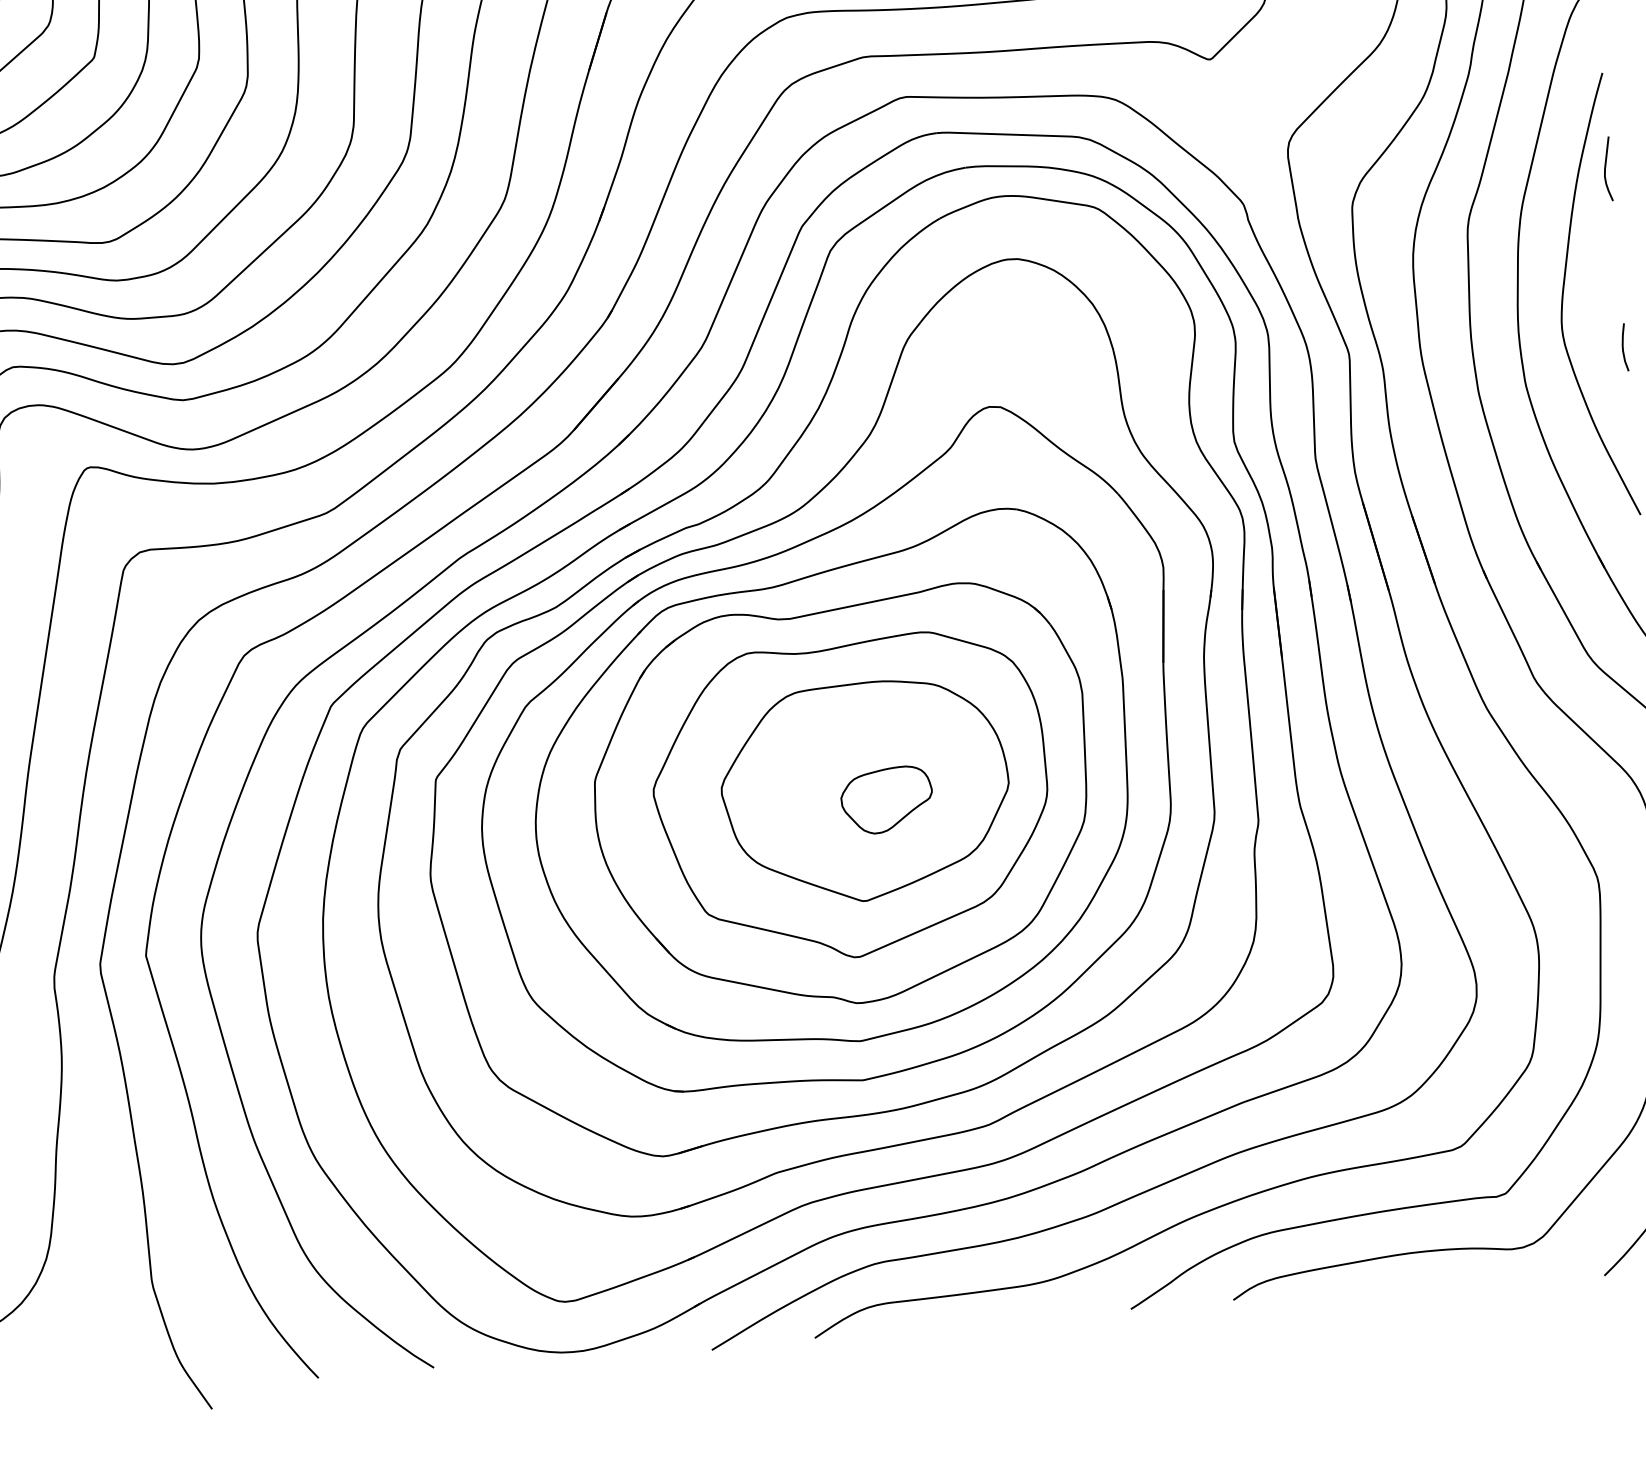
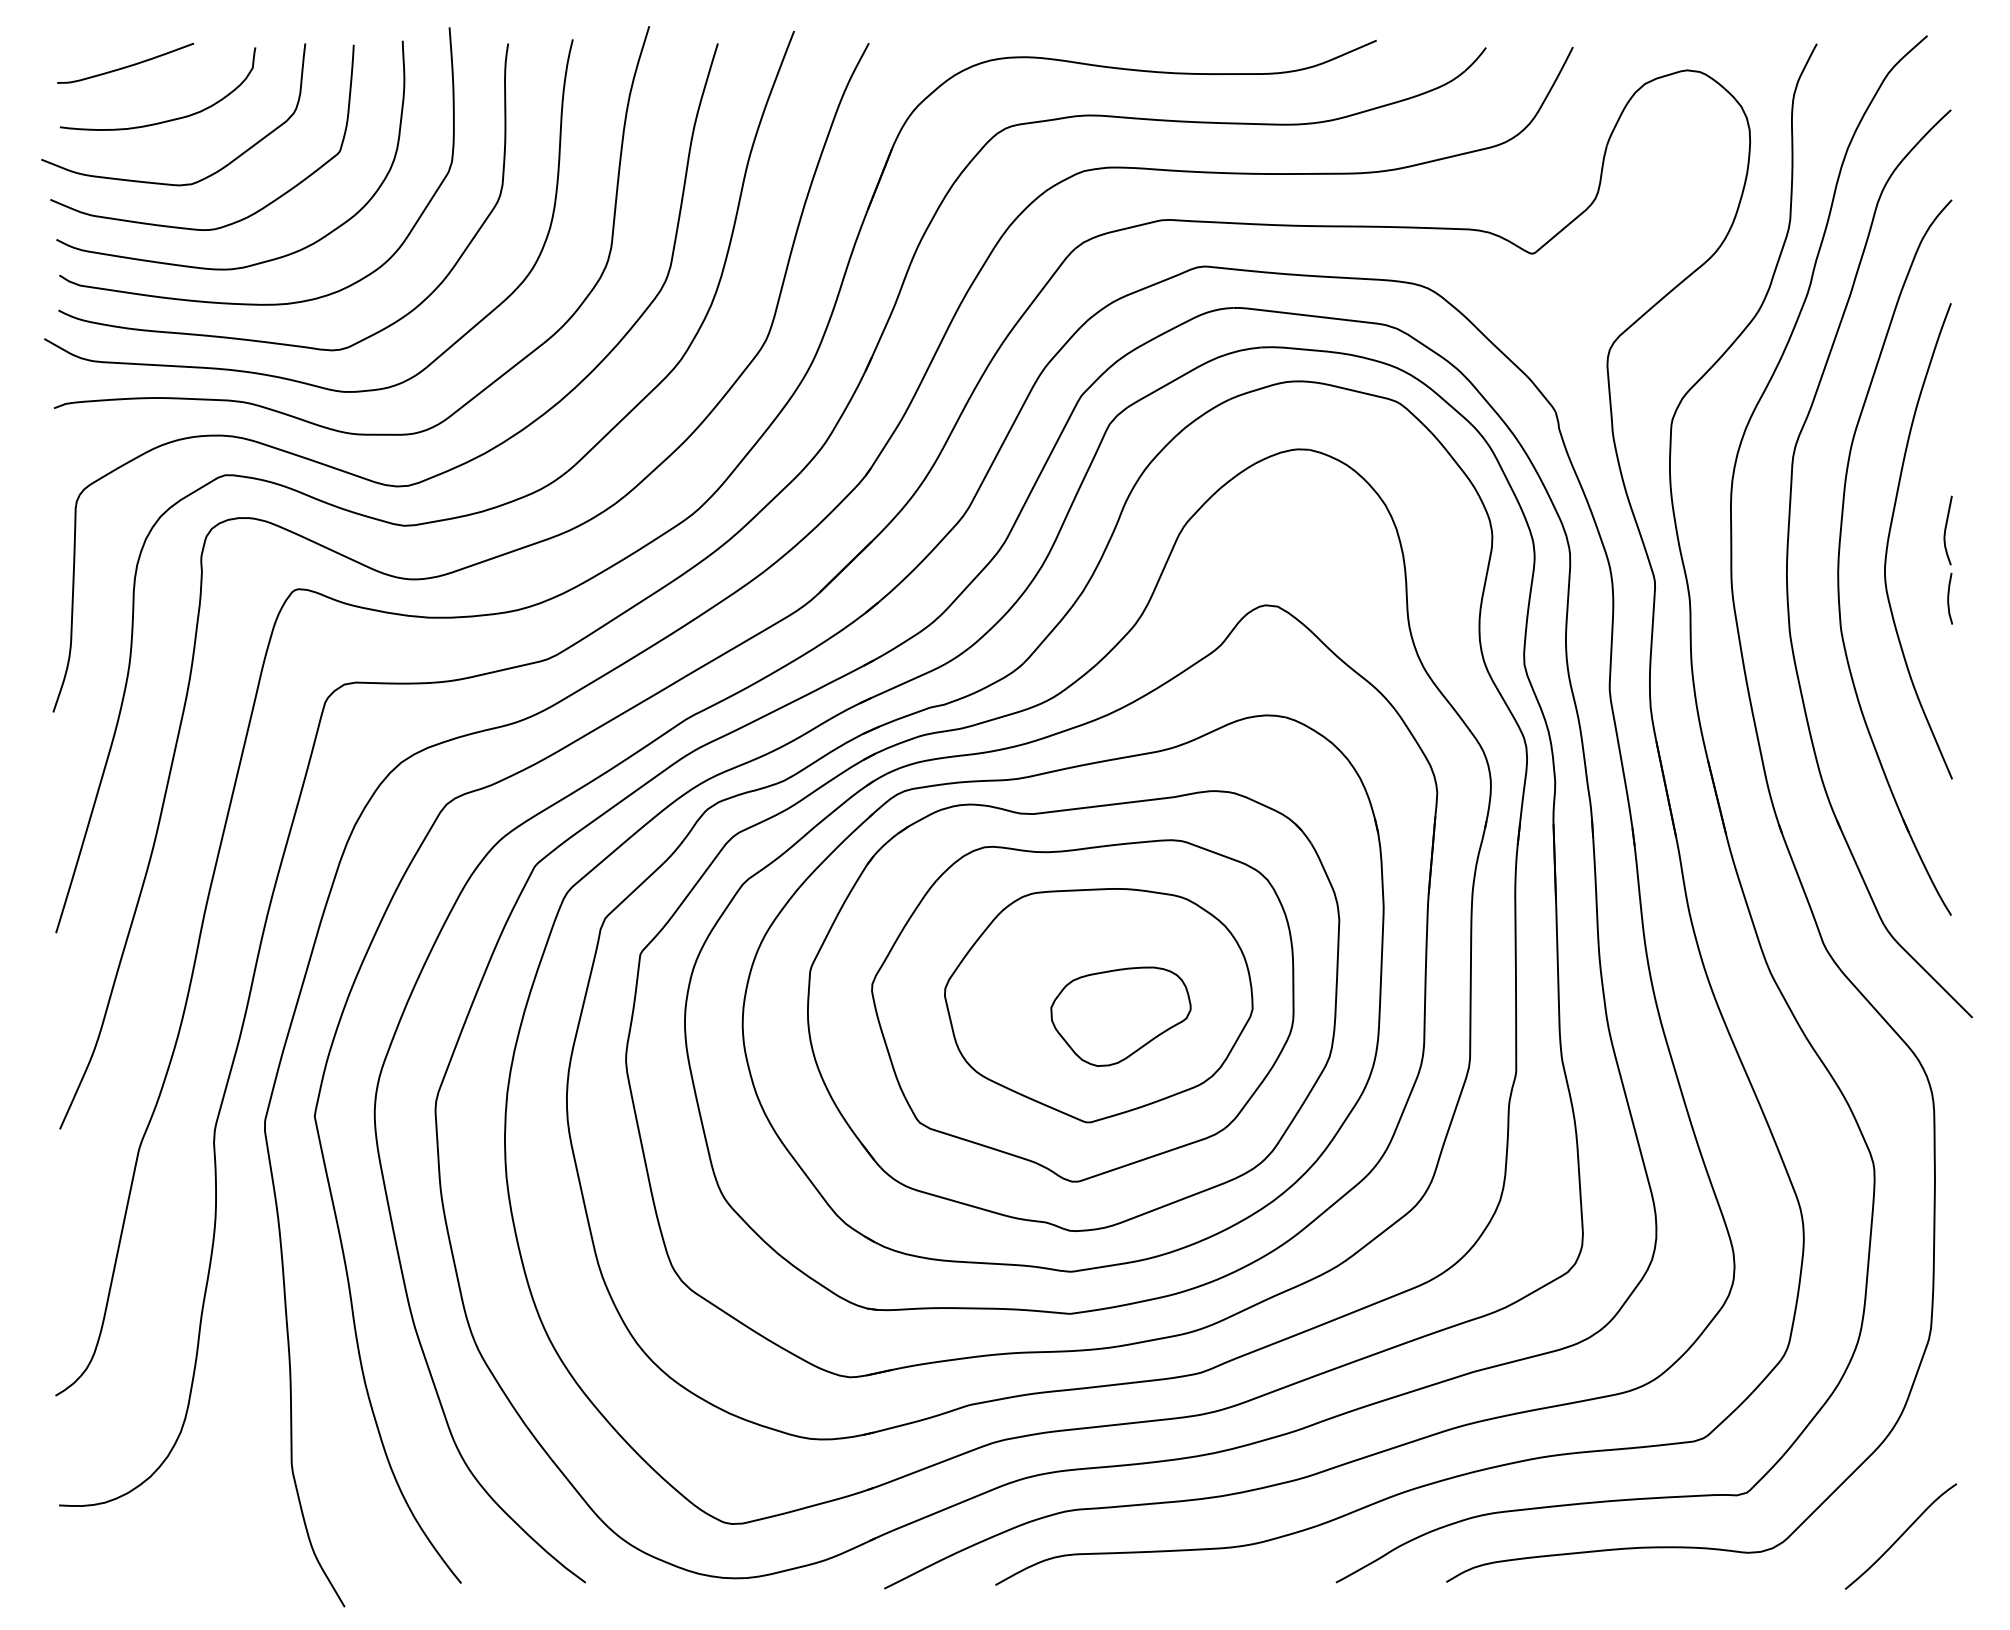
curve: (1606, 169) -> (1946, 530), moved
part: (886, 800) -> (1120, 1016), size x1.43

